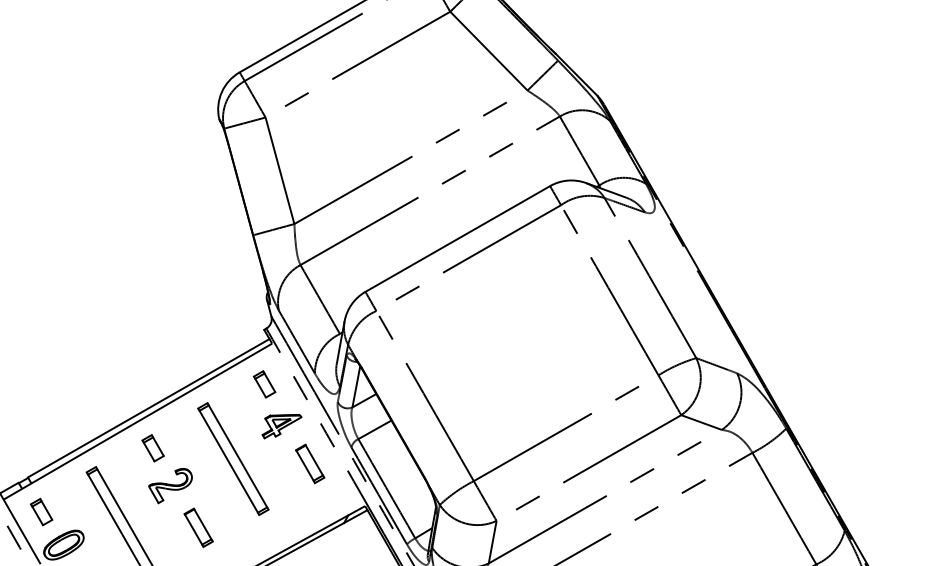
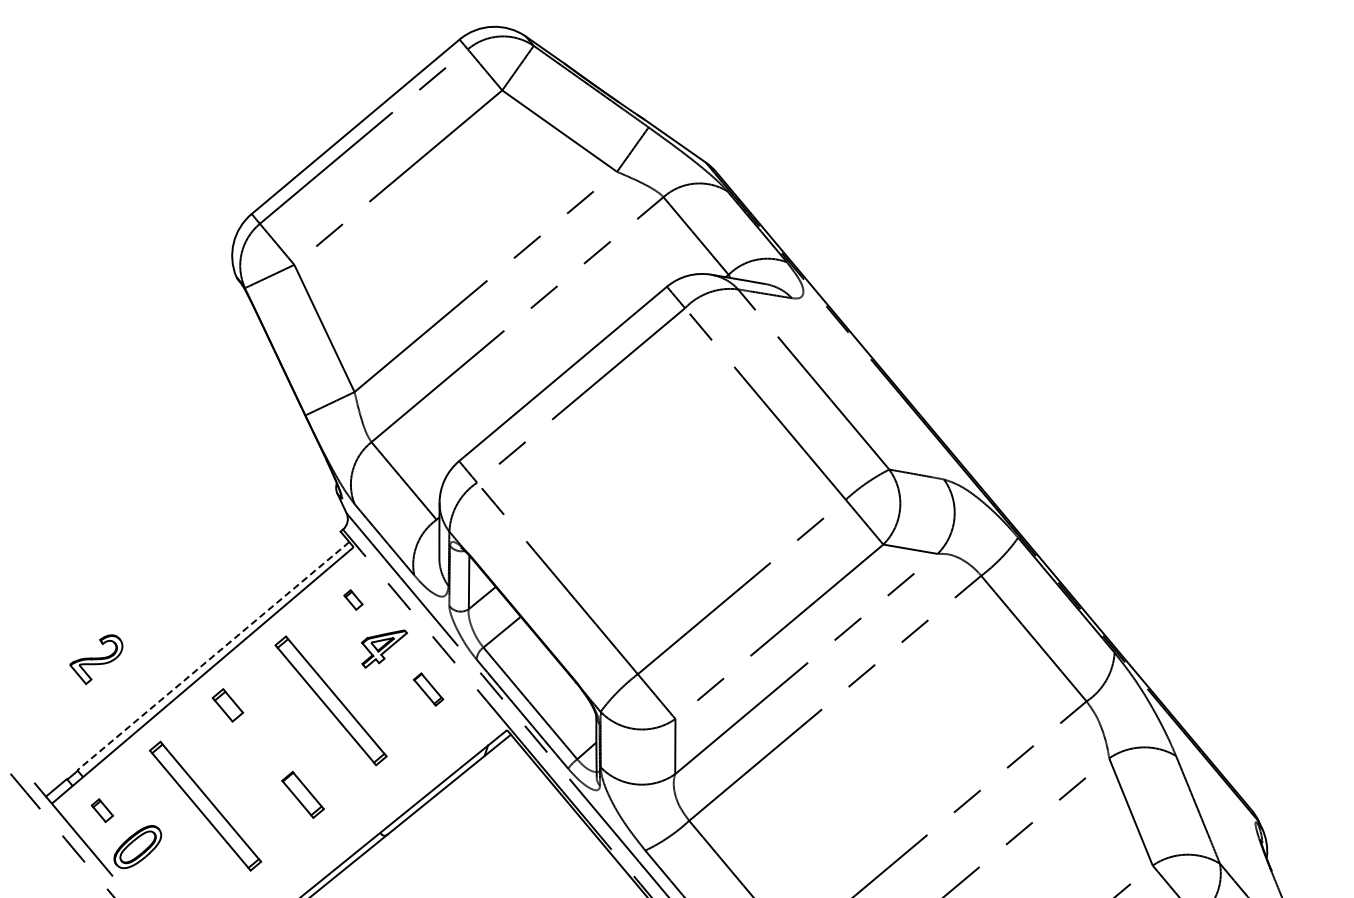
part: (264, 383) -> (353, 599), size x0.6
line: (148, 408) -> (213, 656), solid -> dashed
part: (310, 463) -> (428, 689), size x0.7
part: (169, 485) -> (96, 659), moved
part: (41, 511) -> (102, 810), size x0.7

